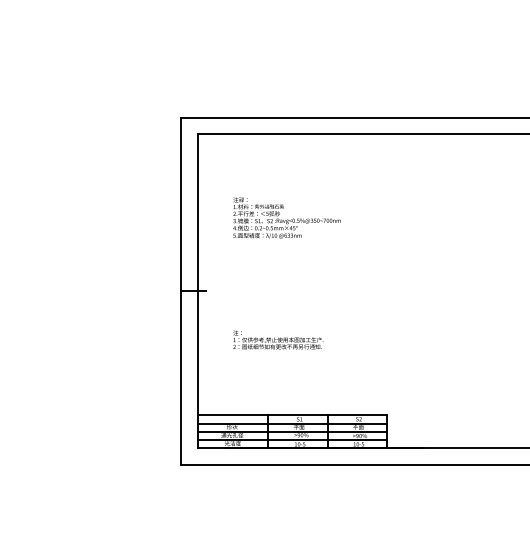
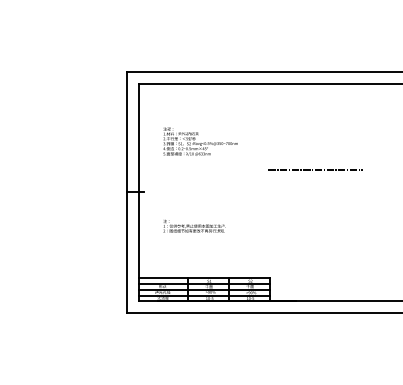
line: (452, 259) -> (315, 170), added

